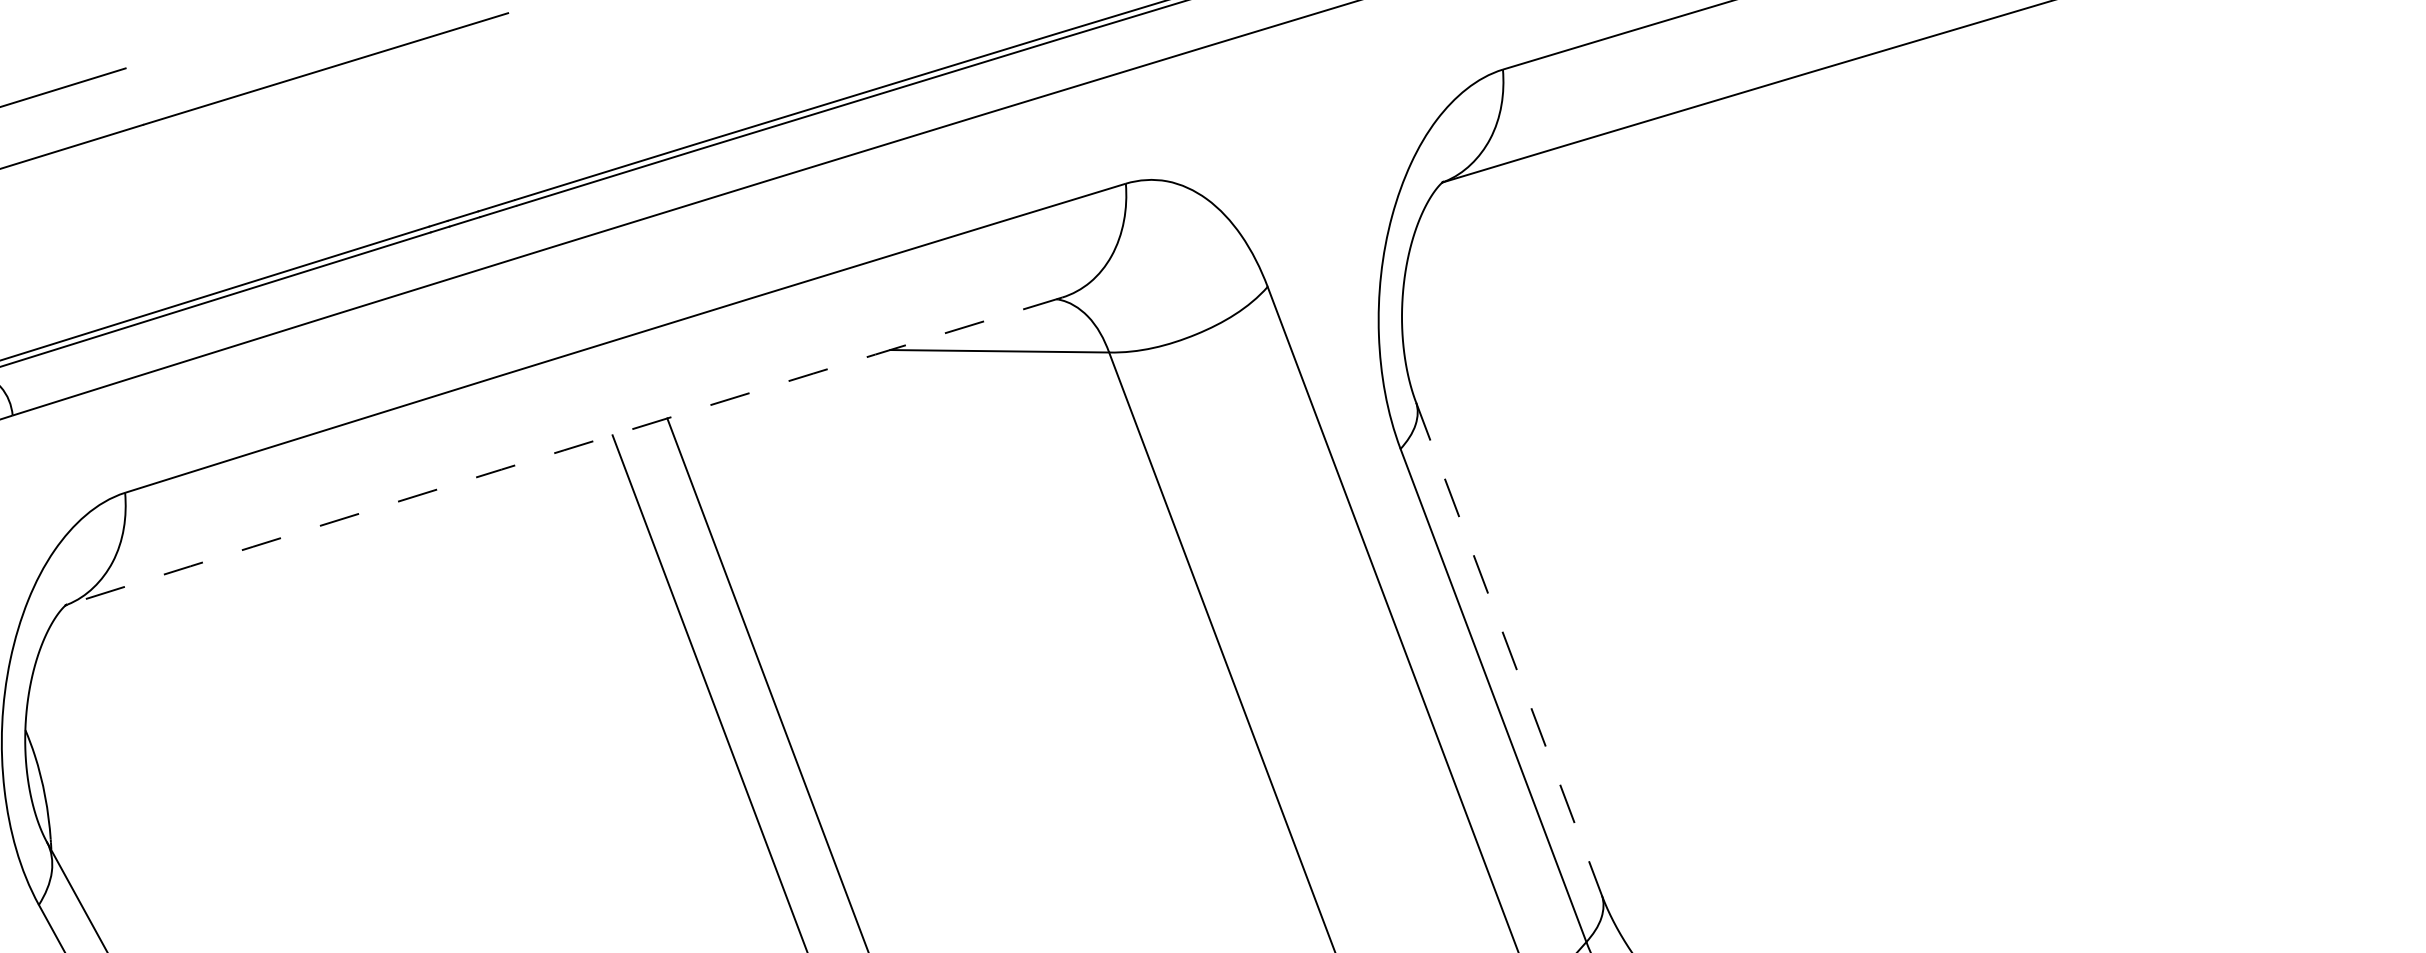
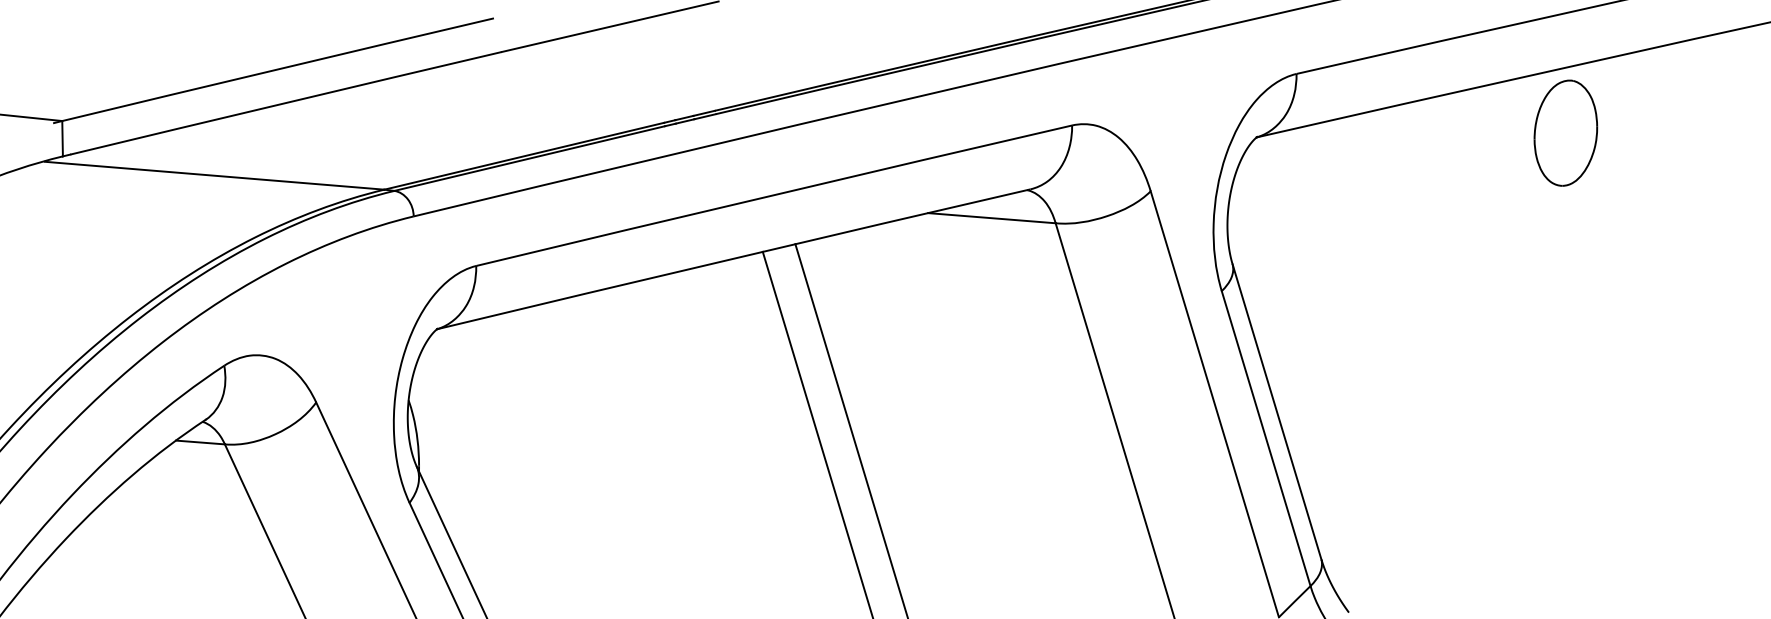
part: (1968, 138) -> (1565, 132), added
arc: (563, 450) -> (733, 258), dashed -> solid
line: (1509, 649) -> (1277, 412), dashed -> solid

